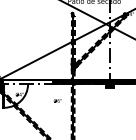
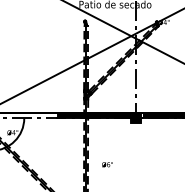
text: (57, 100) -> (107, 164), moved

